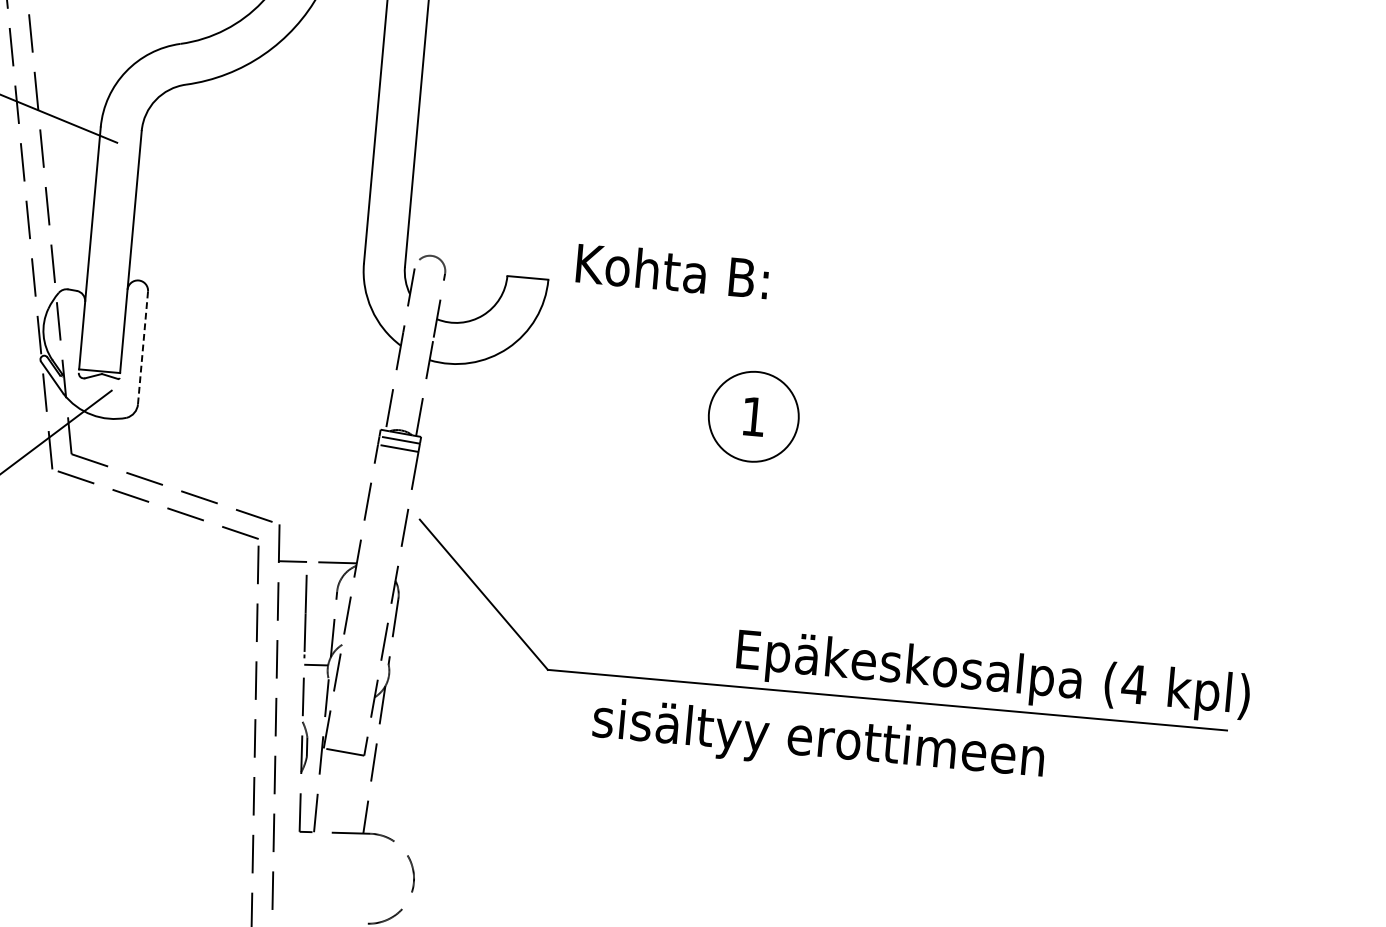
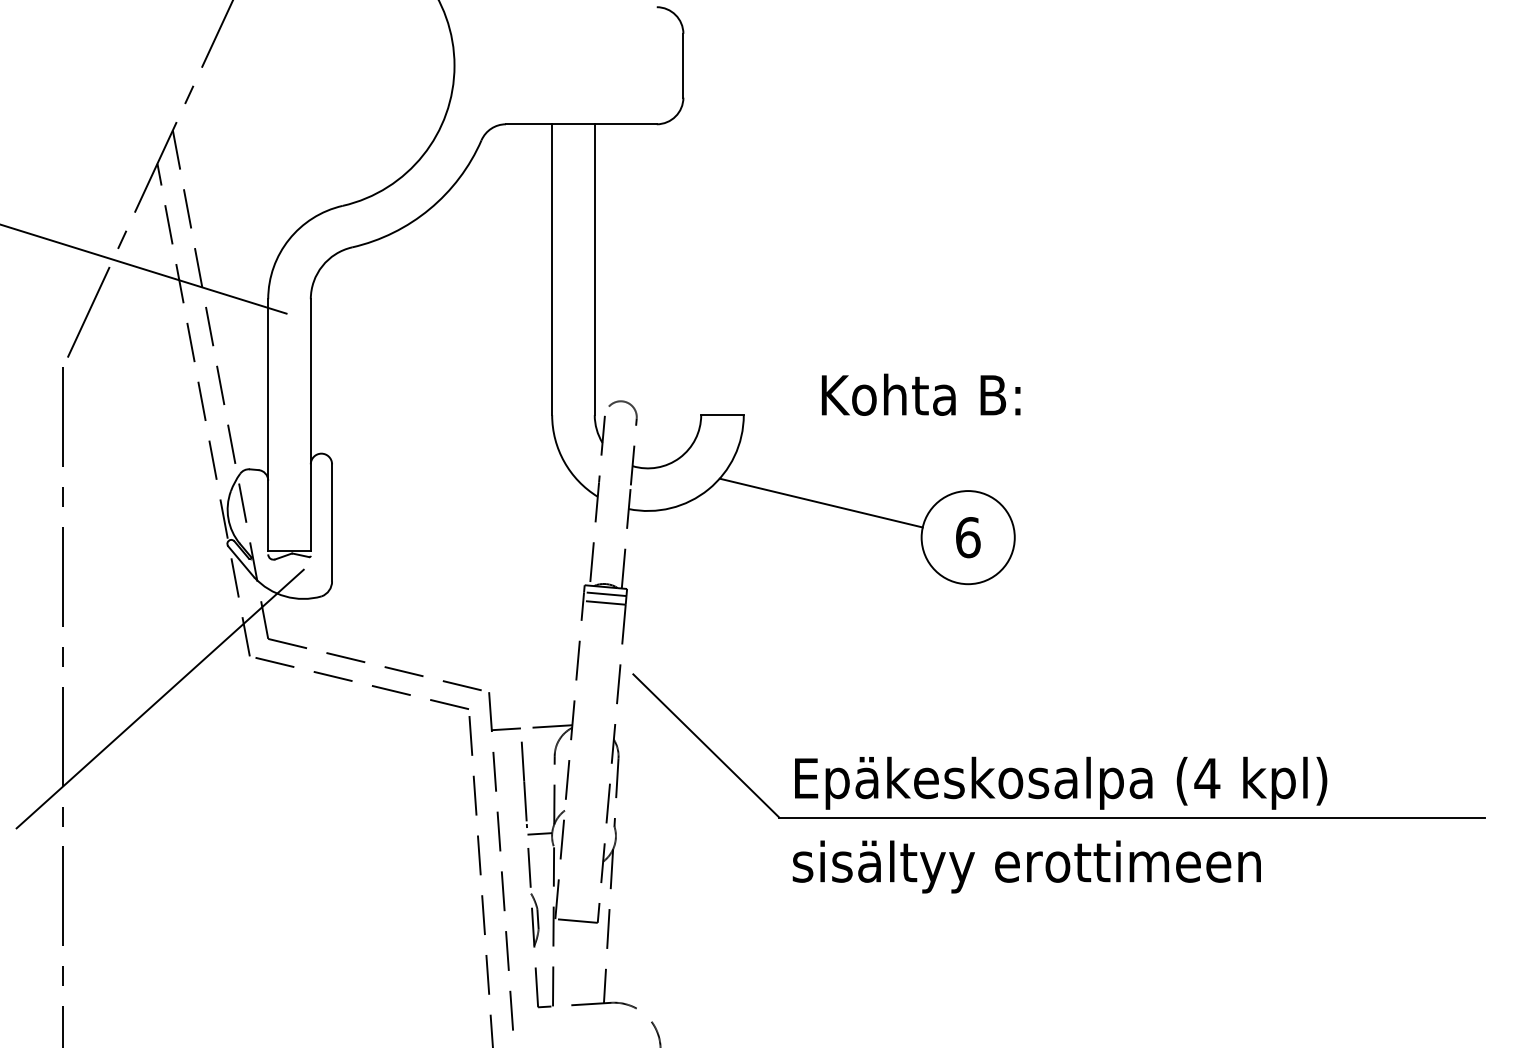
text: (672, 270) -> (920, 394), moved
line: (143, 347) -> (332, 522), dashed -> solid
line: (614, 370) -> (820, 502), added
text: (754, 416) -> (968, 537), 1 -> 6
text: (993, 675) -> (1061, 782), moved
text: (818, 741) -> (1026, 866), moved

